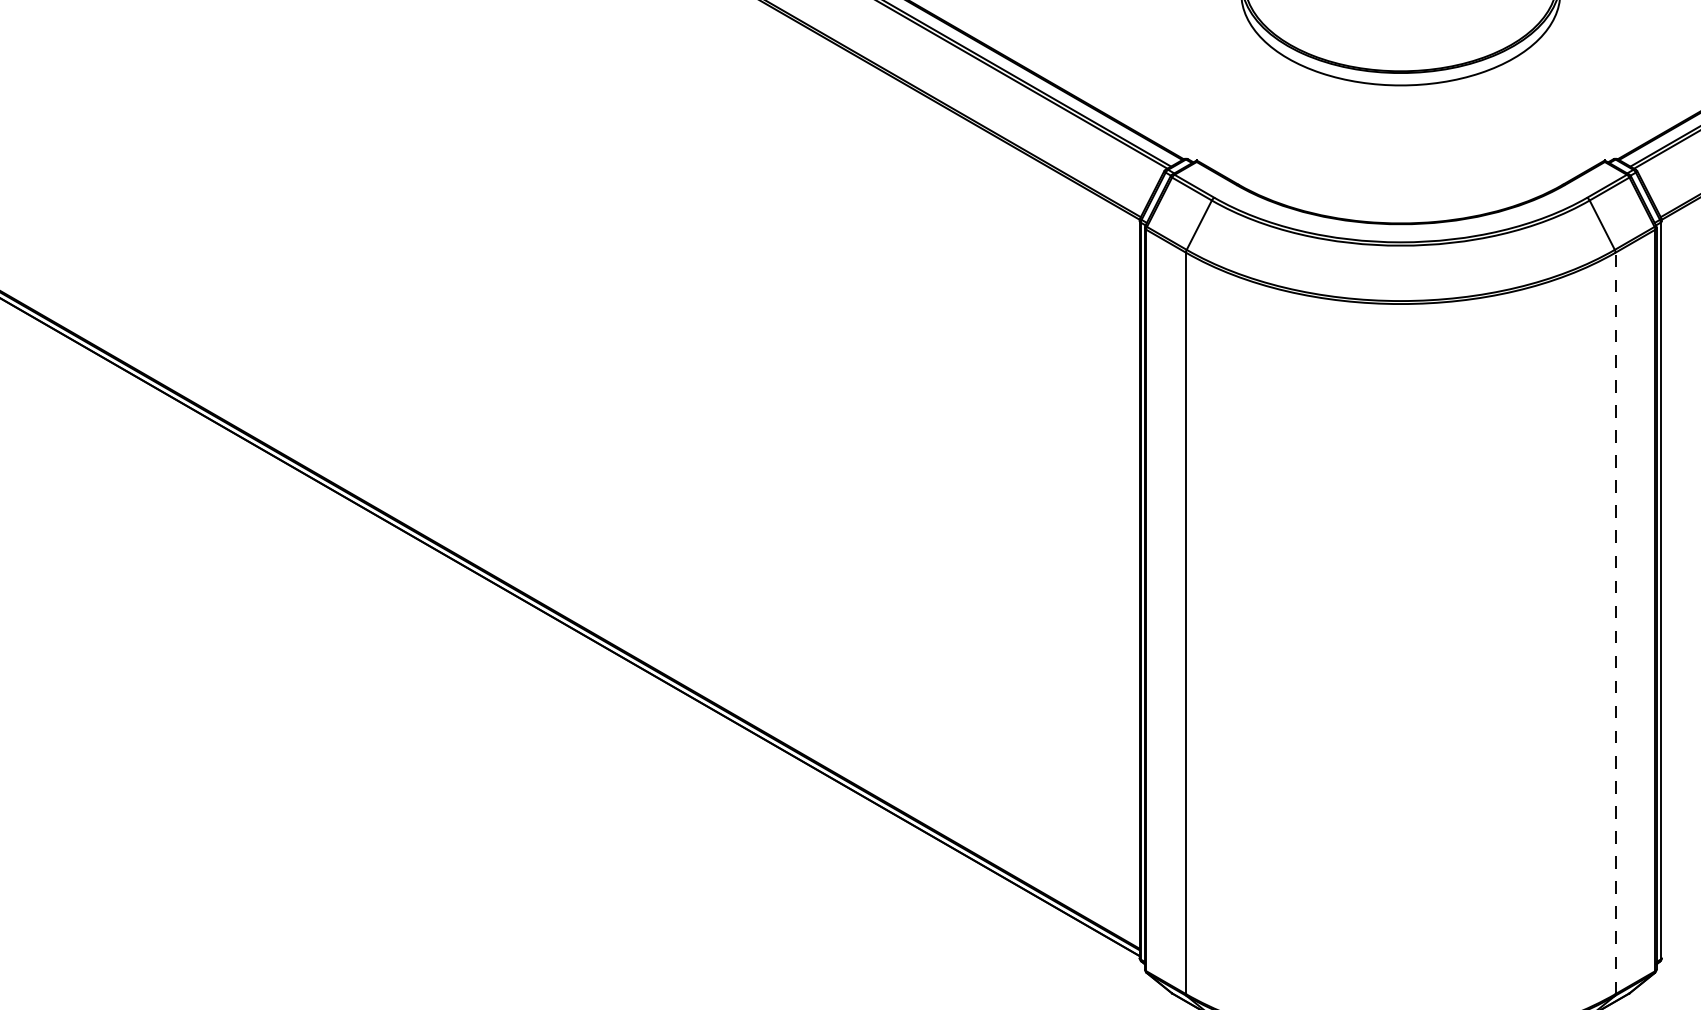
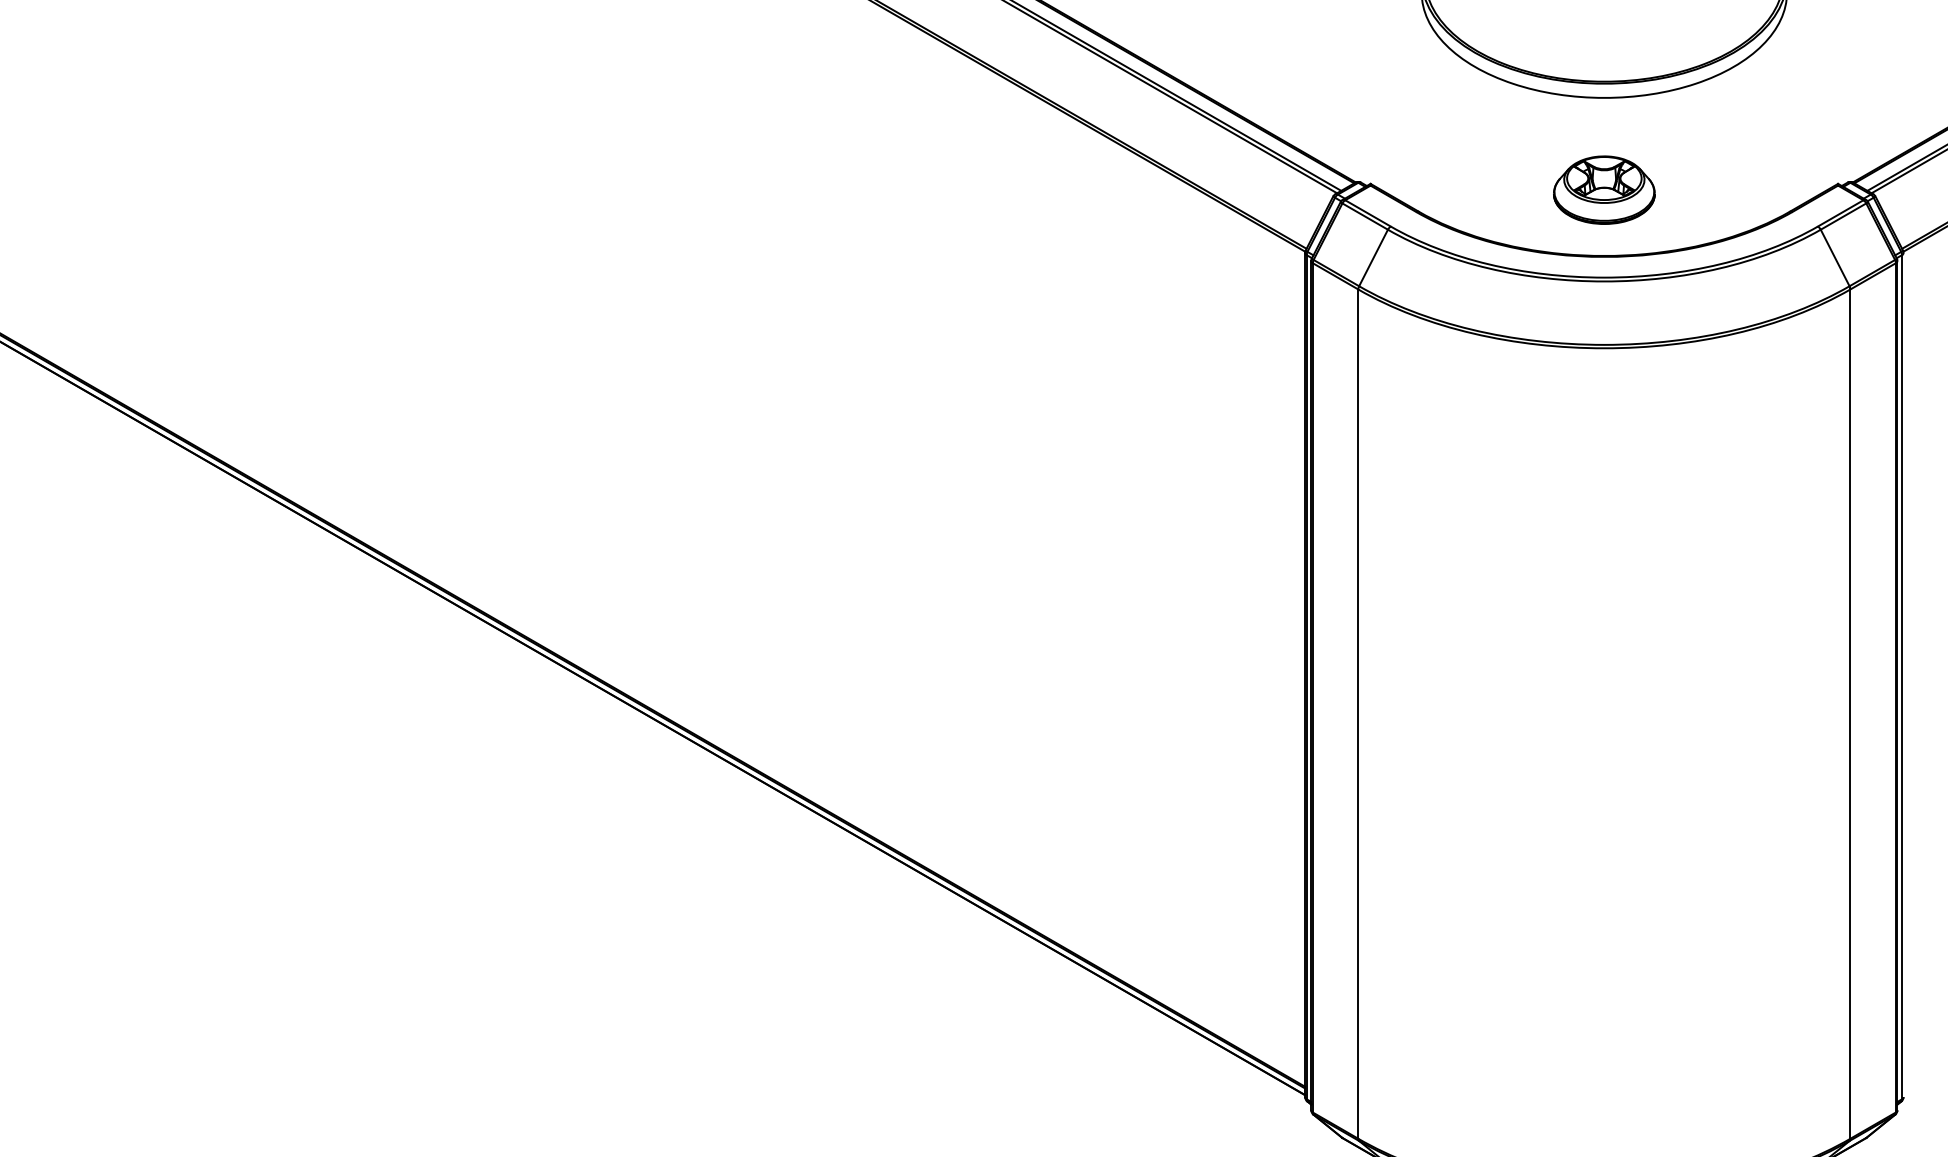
part: (1400, 165) -> (1604, 189), added
line: (1615, 623) -> (1850, 714), dashed -> solid

